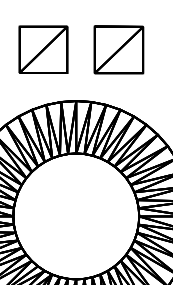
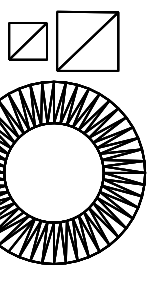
part: (118, 50) -> (87, 41), size x1.6

